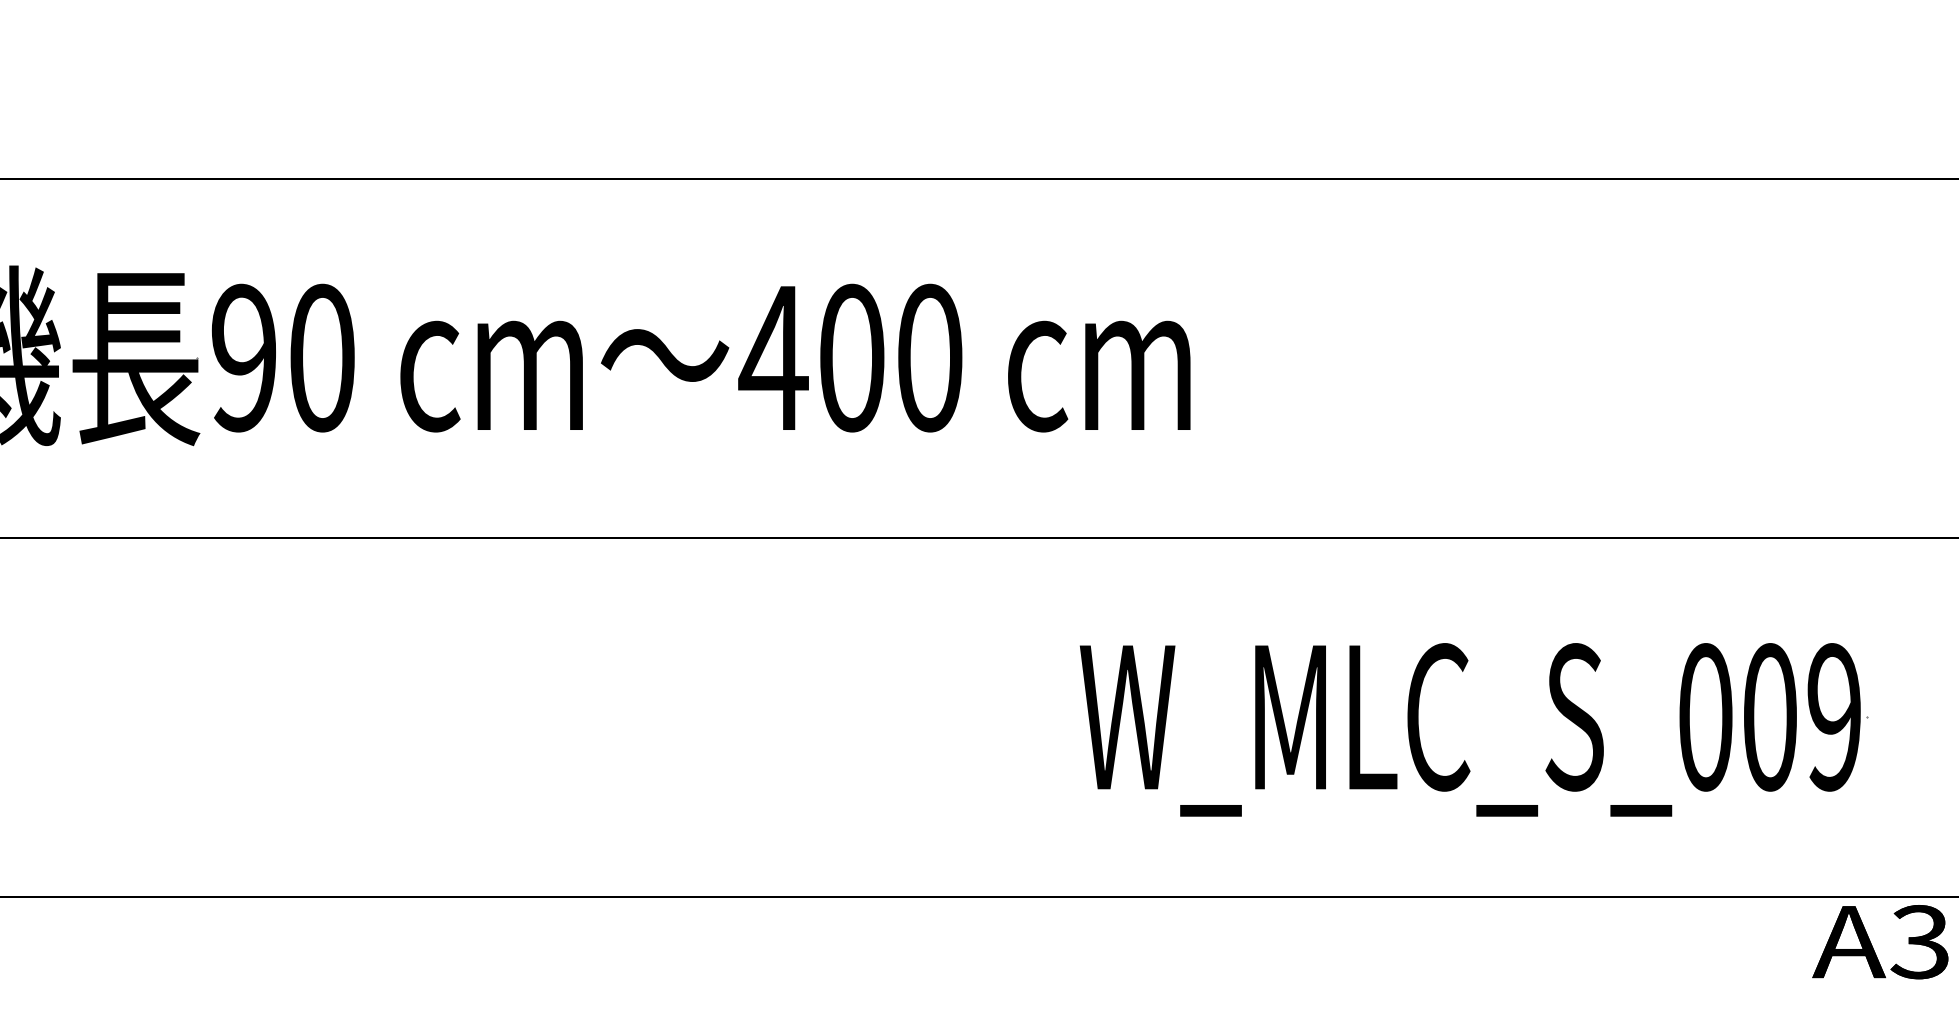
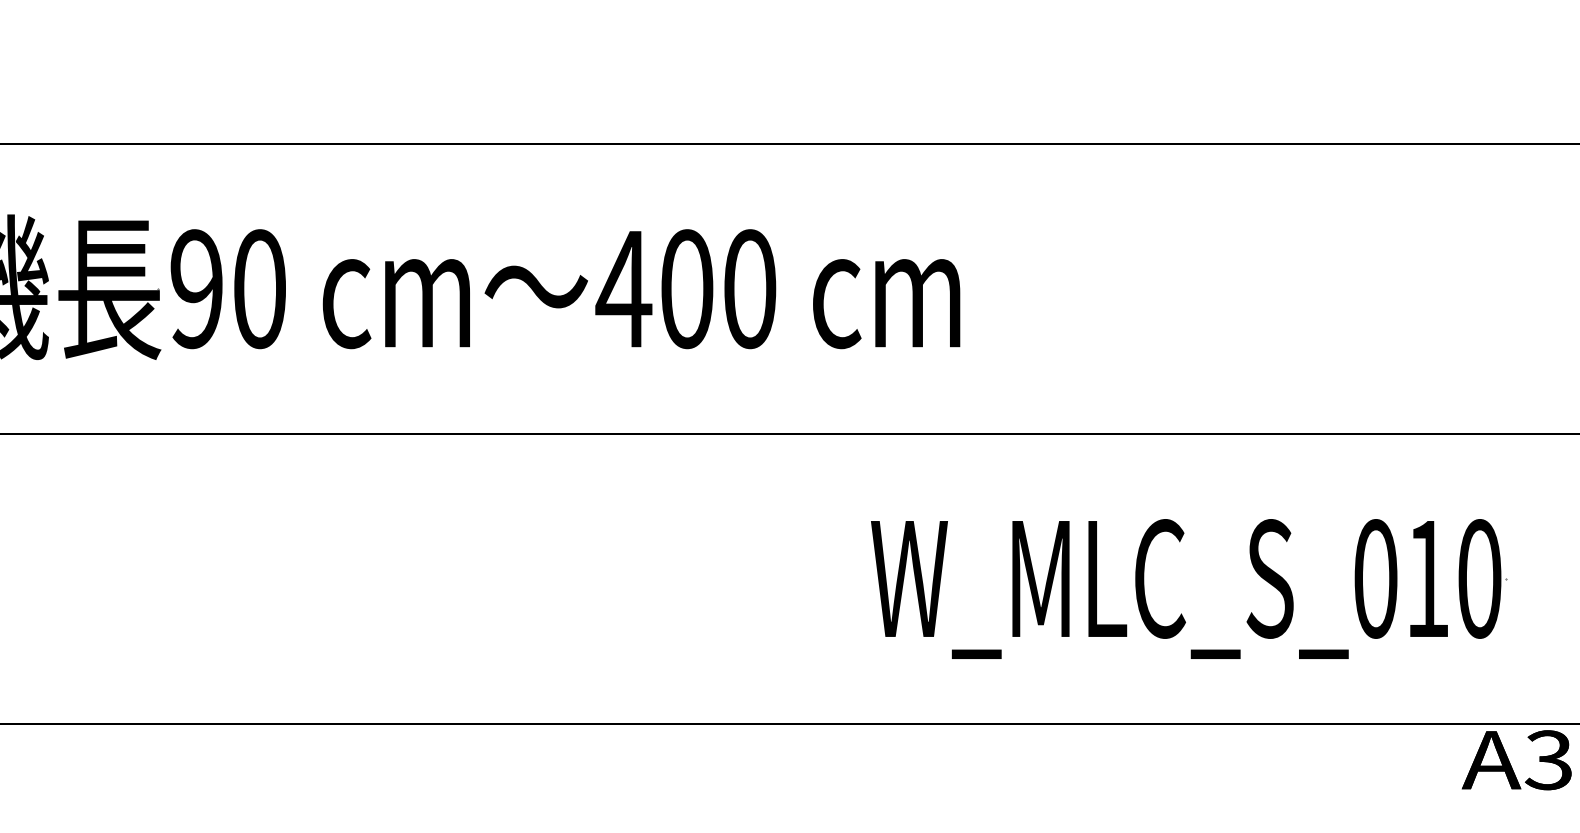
text: (1802, 717) -> (1453, 579), W_MLC_S_009 -> W_MLC_S_010

